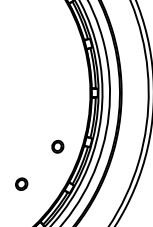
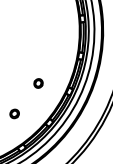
part: (57, 146) -> (38, 83), moved

